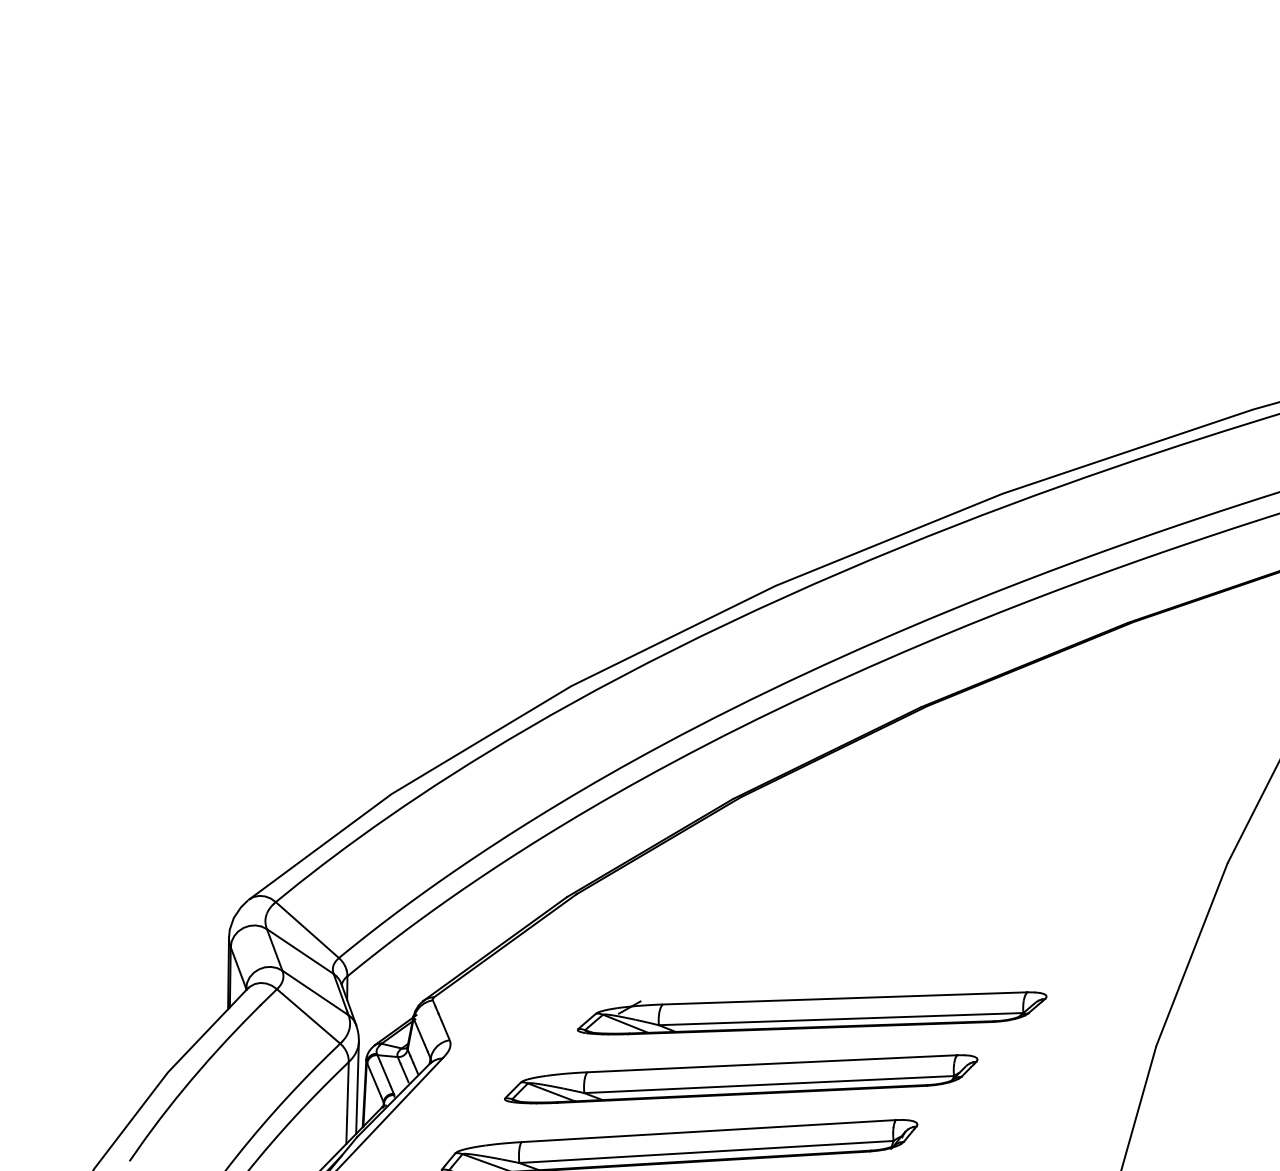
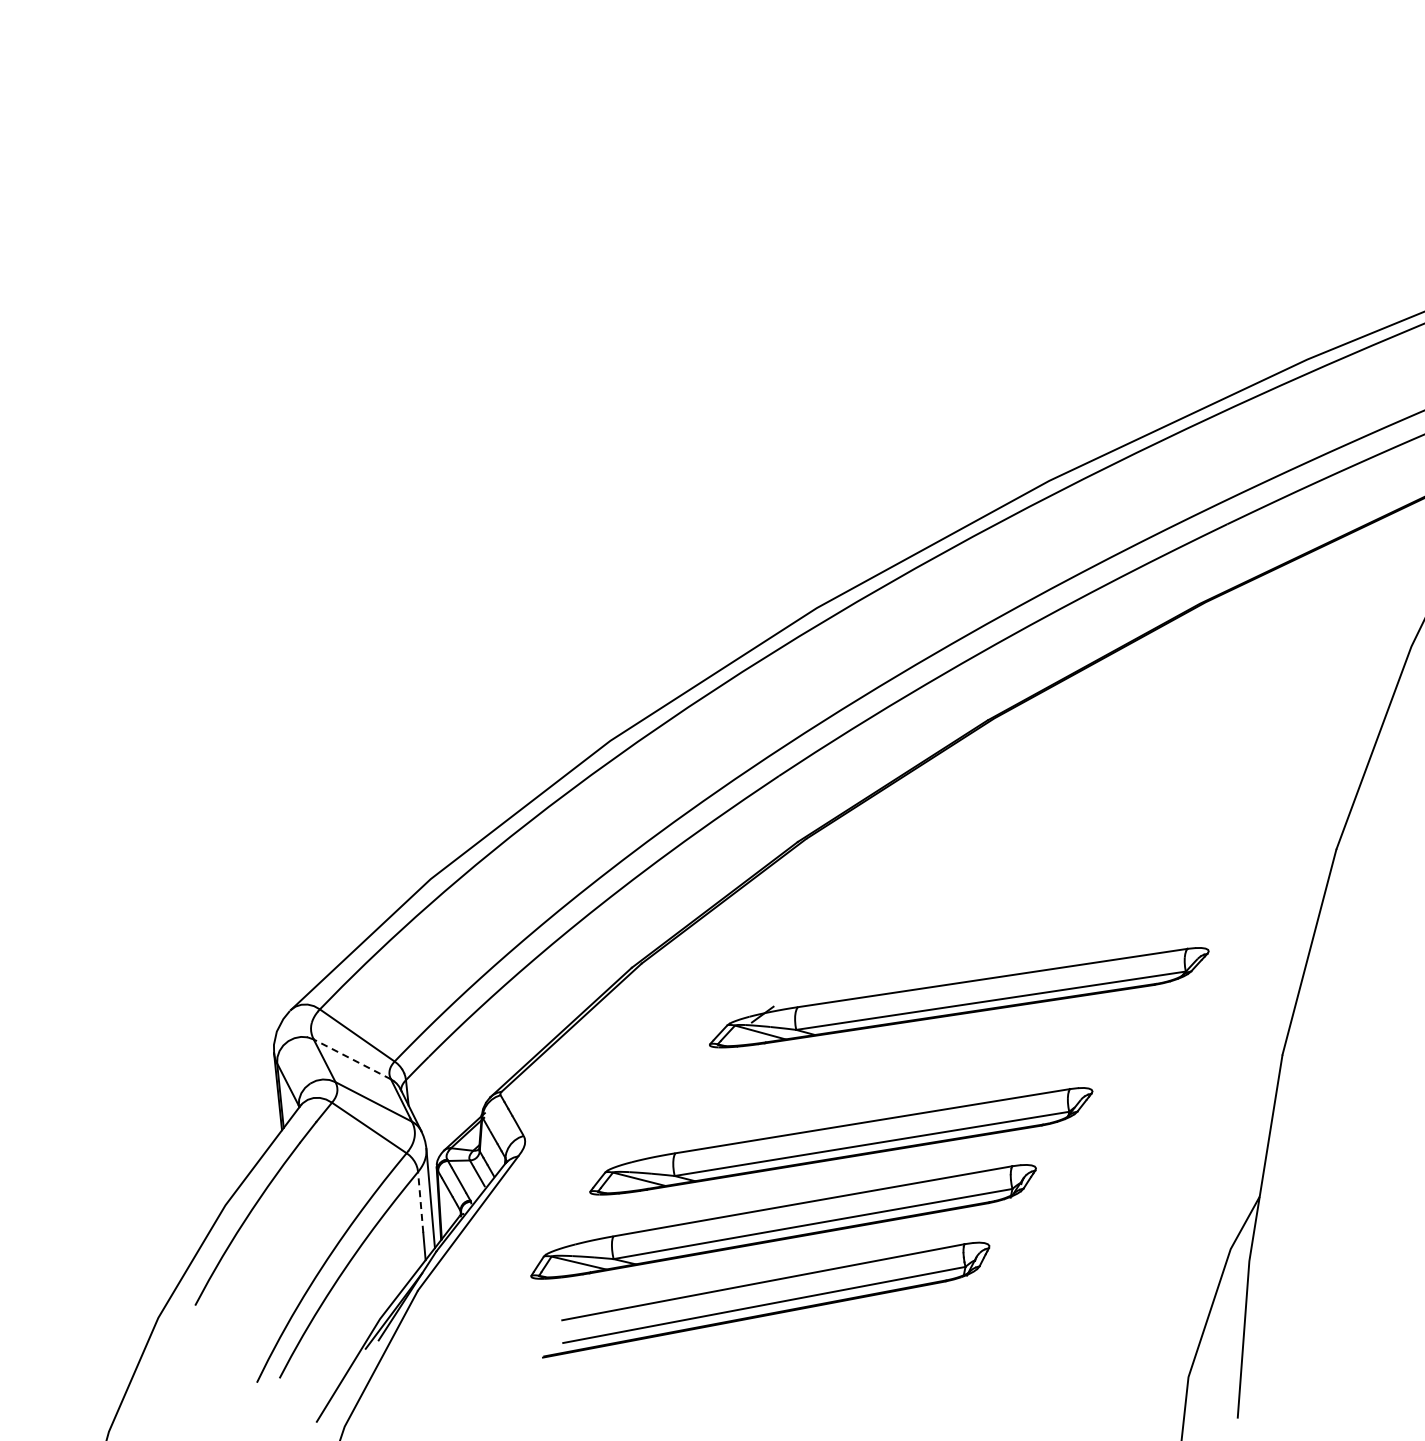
line: (299, 951) -> (351, 1059), solid -> dashed
part: (812, 1012) -> (959, 997), moved
line: (347, 1090) -> (420, 1202), solid -> dashed

